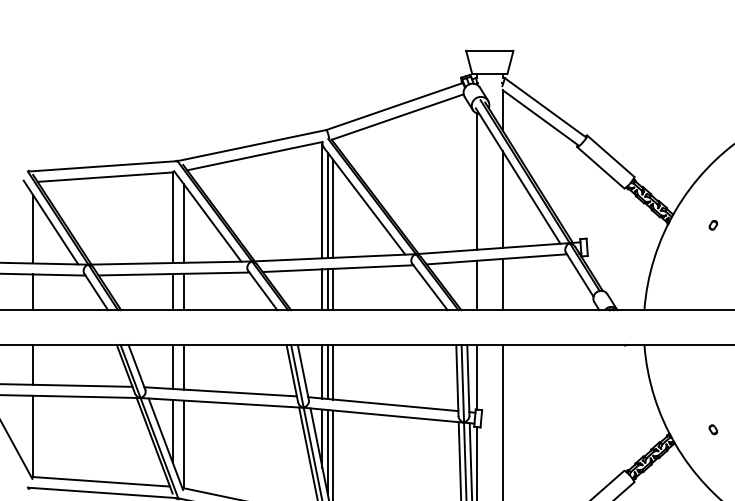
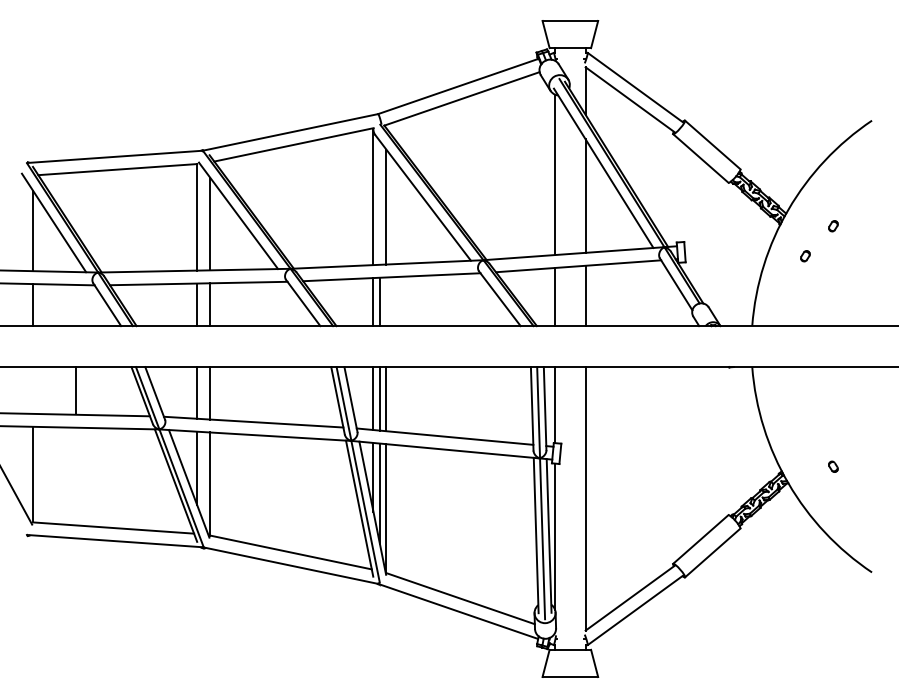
line: (327, 205) -> (379, 202), removed
part: (689, 251) -> (805, 256), added
line: (333, 289) -> (386, 301), removed
line: (33, 364) -> (76, 390), moved

